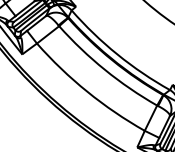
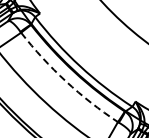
arc: (104, 69) -> (65, 80), solid -> dashed

